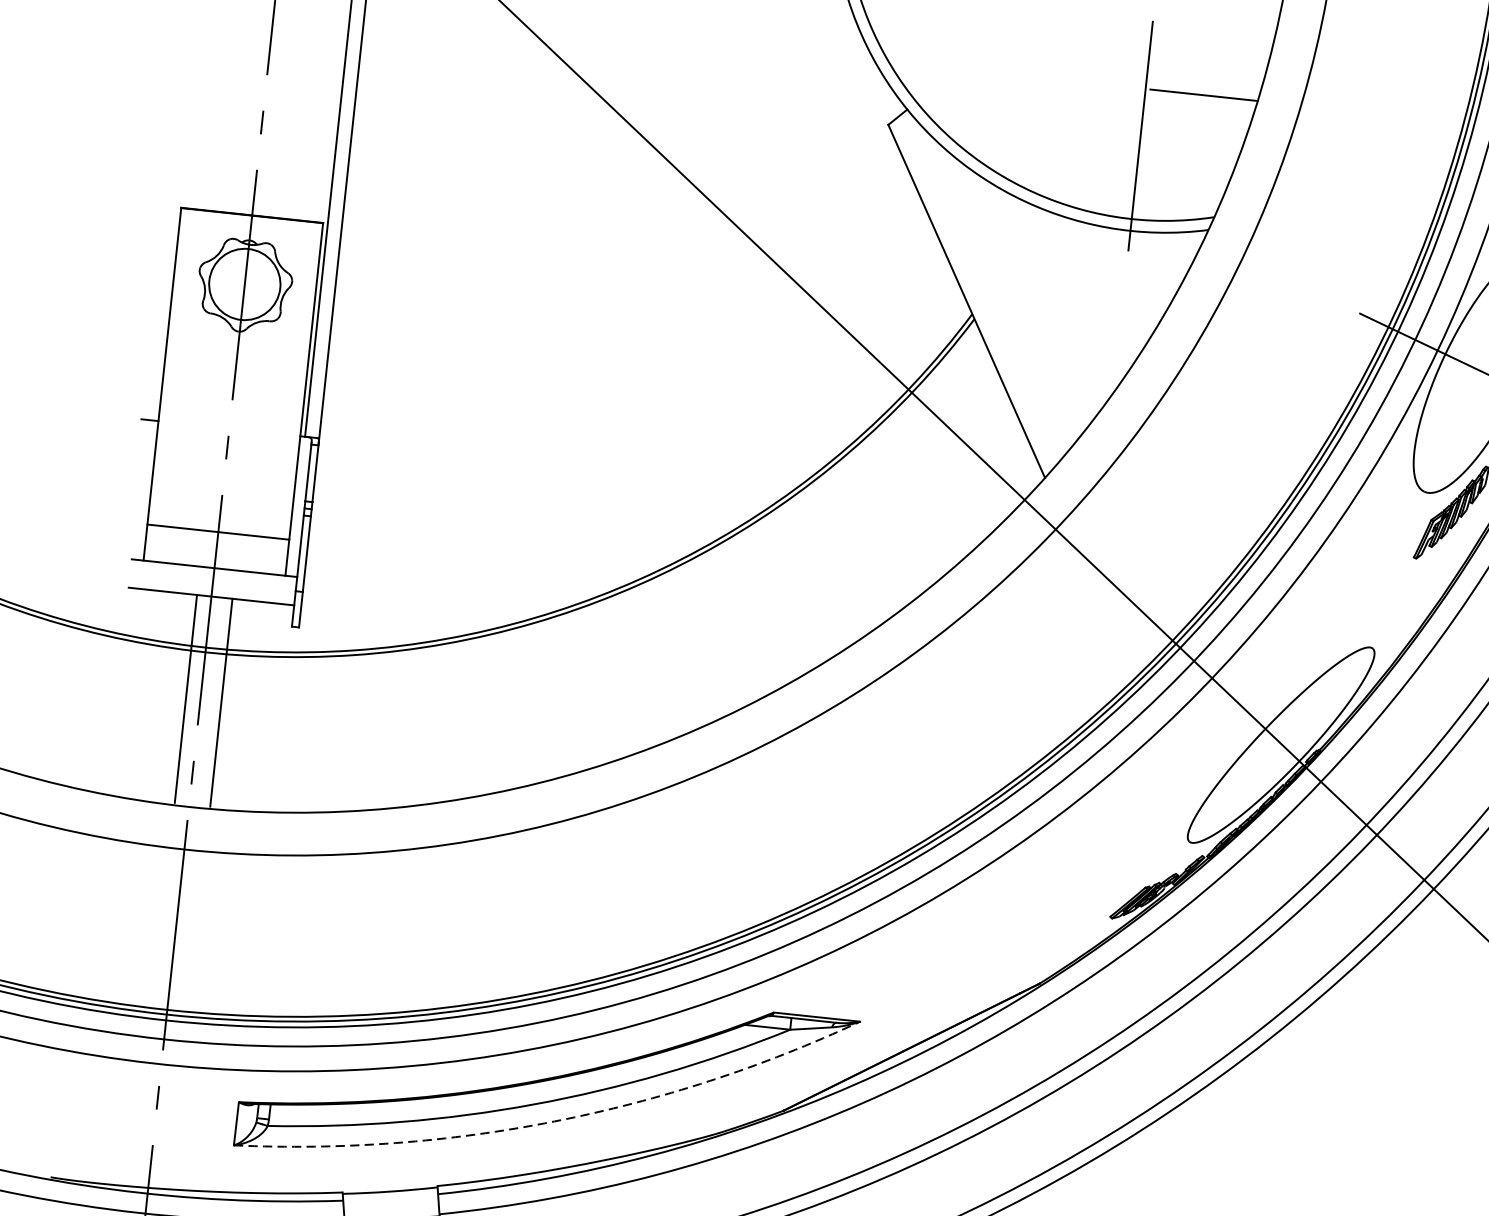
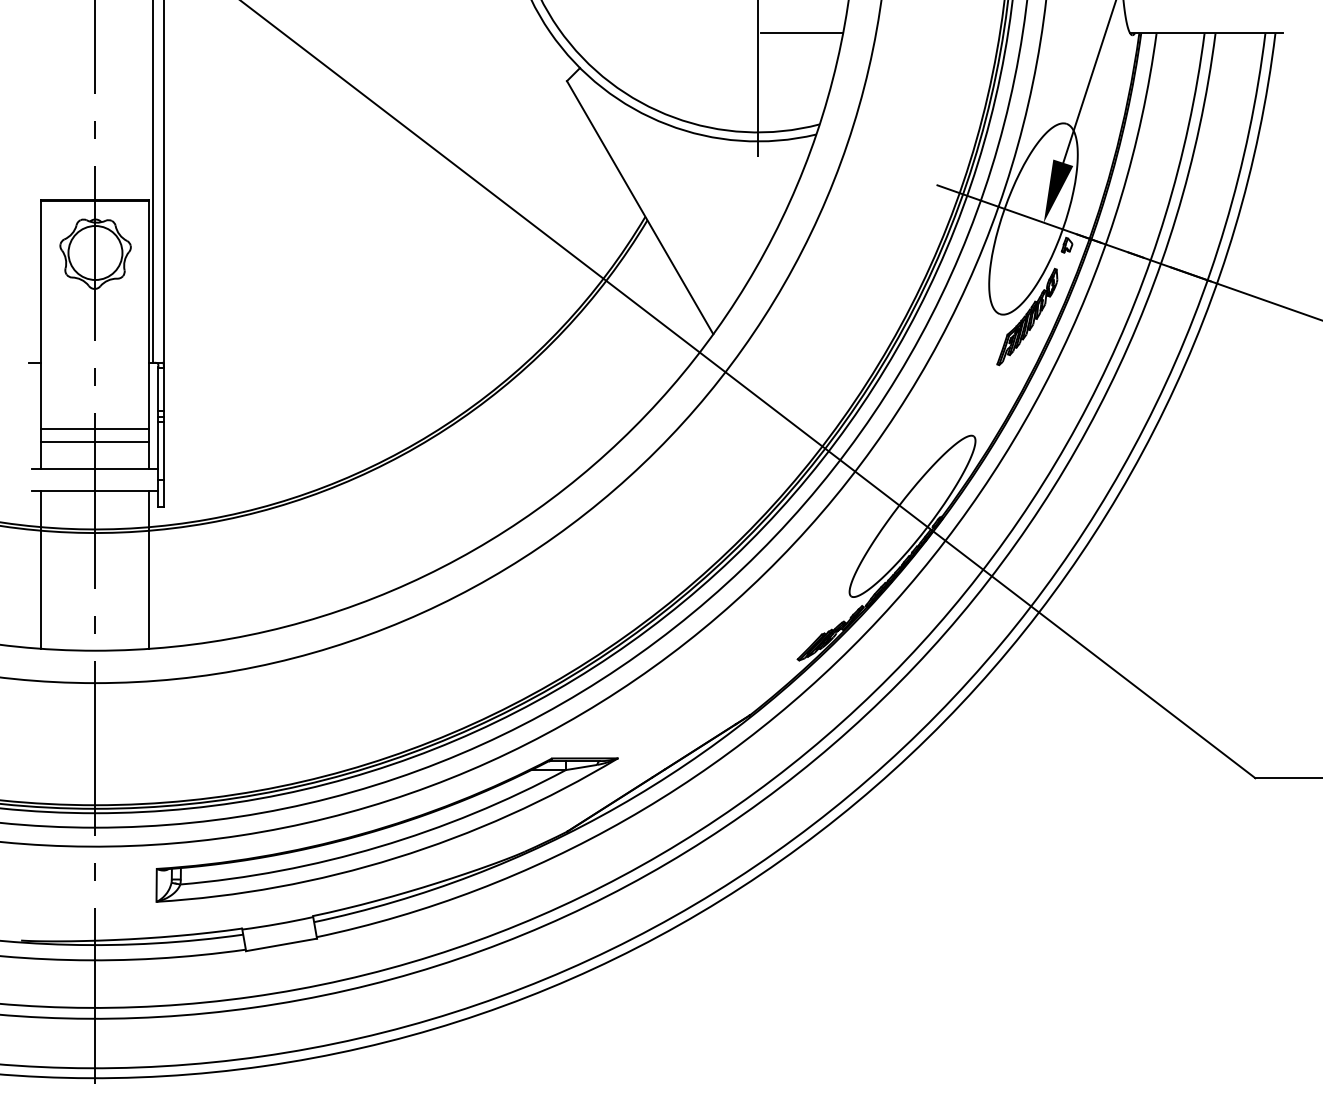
line: (220, 515) -> (95, 428), added
line: (185, 698) -> (41, 569), moved
line: (221, 702) -> (149, 569), moved
arc: (553, 1121) -> (395, 858), dashed -> solid

